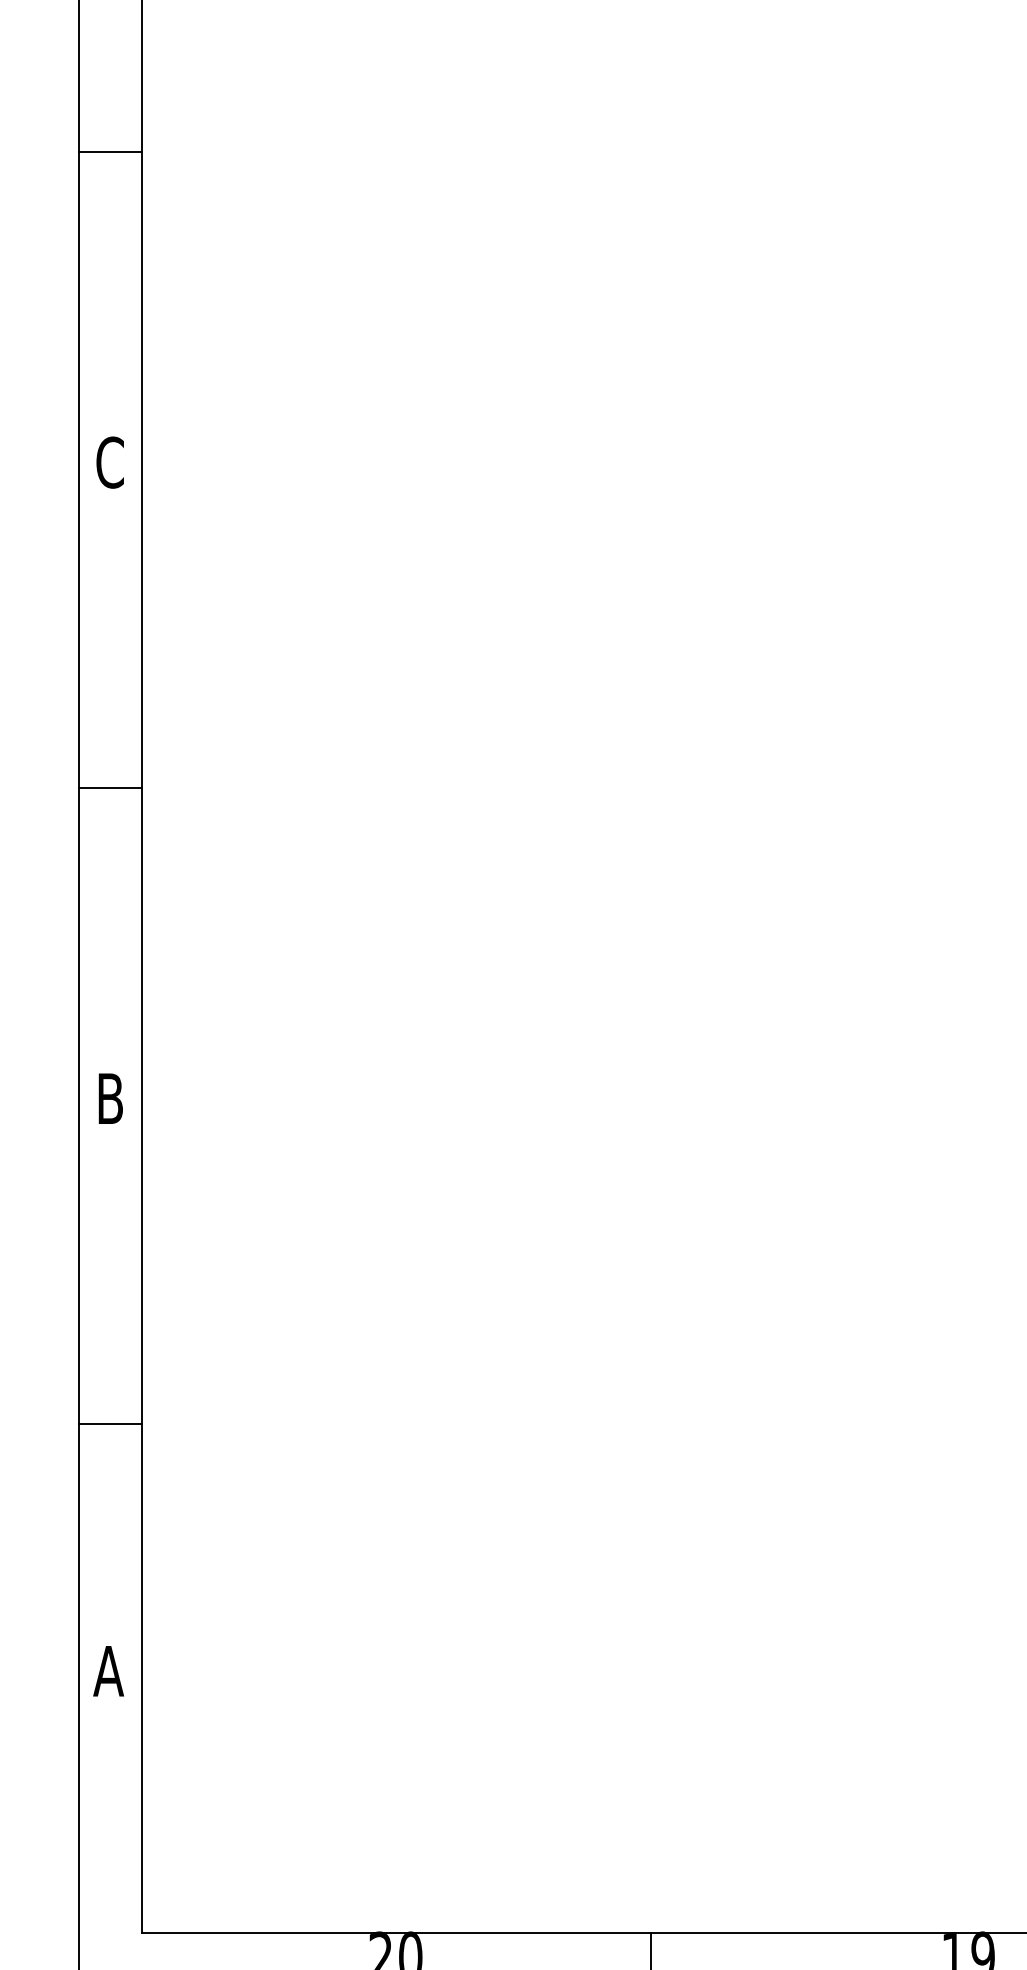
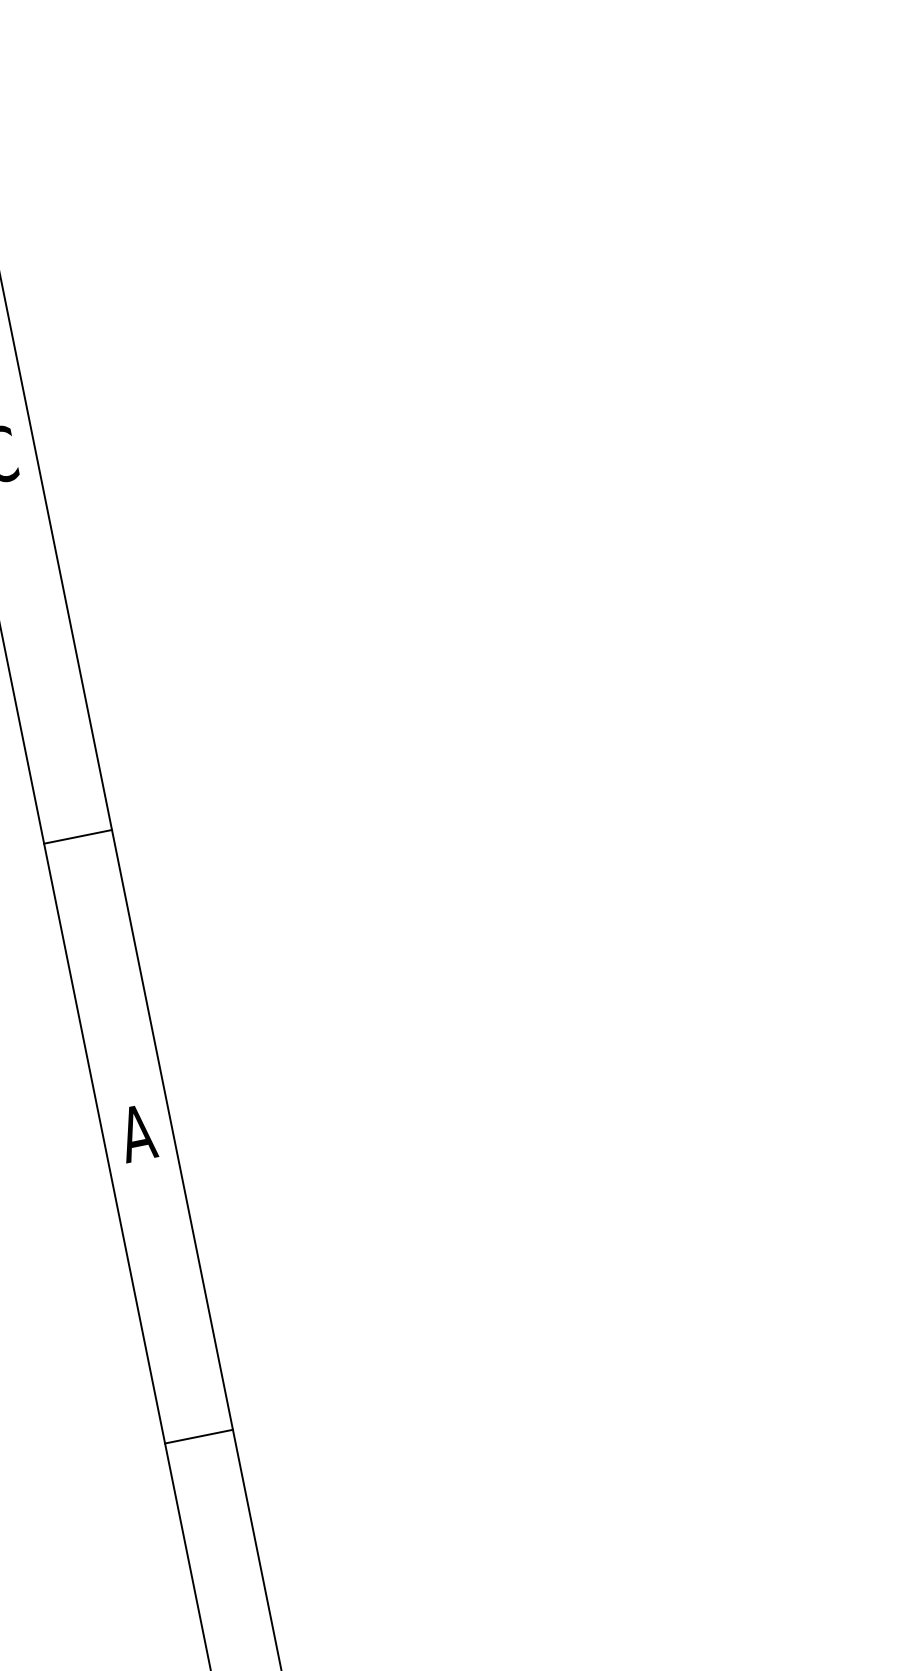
line: (110, 788) -> (77, 837), moved
text: (109, 1098) -> (136, 1133), B -> A
line: (110, 1424) -> (198, 1437), moved

